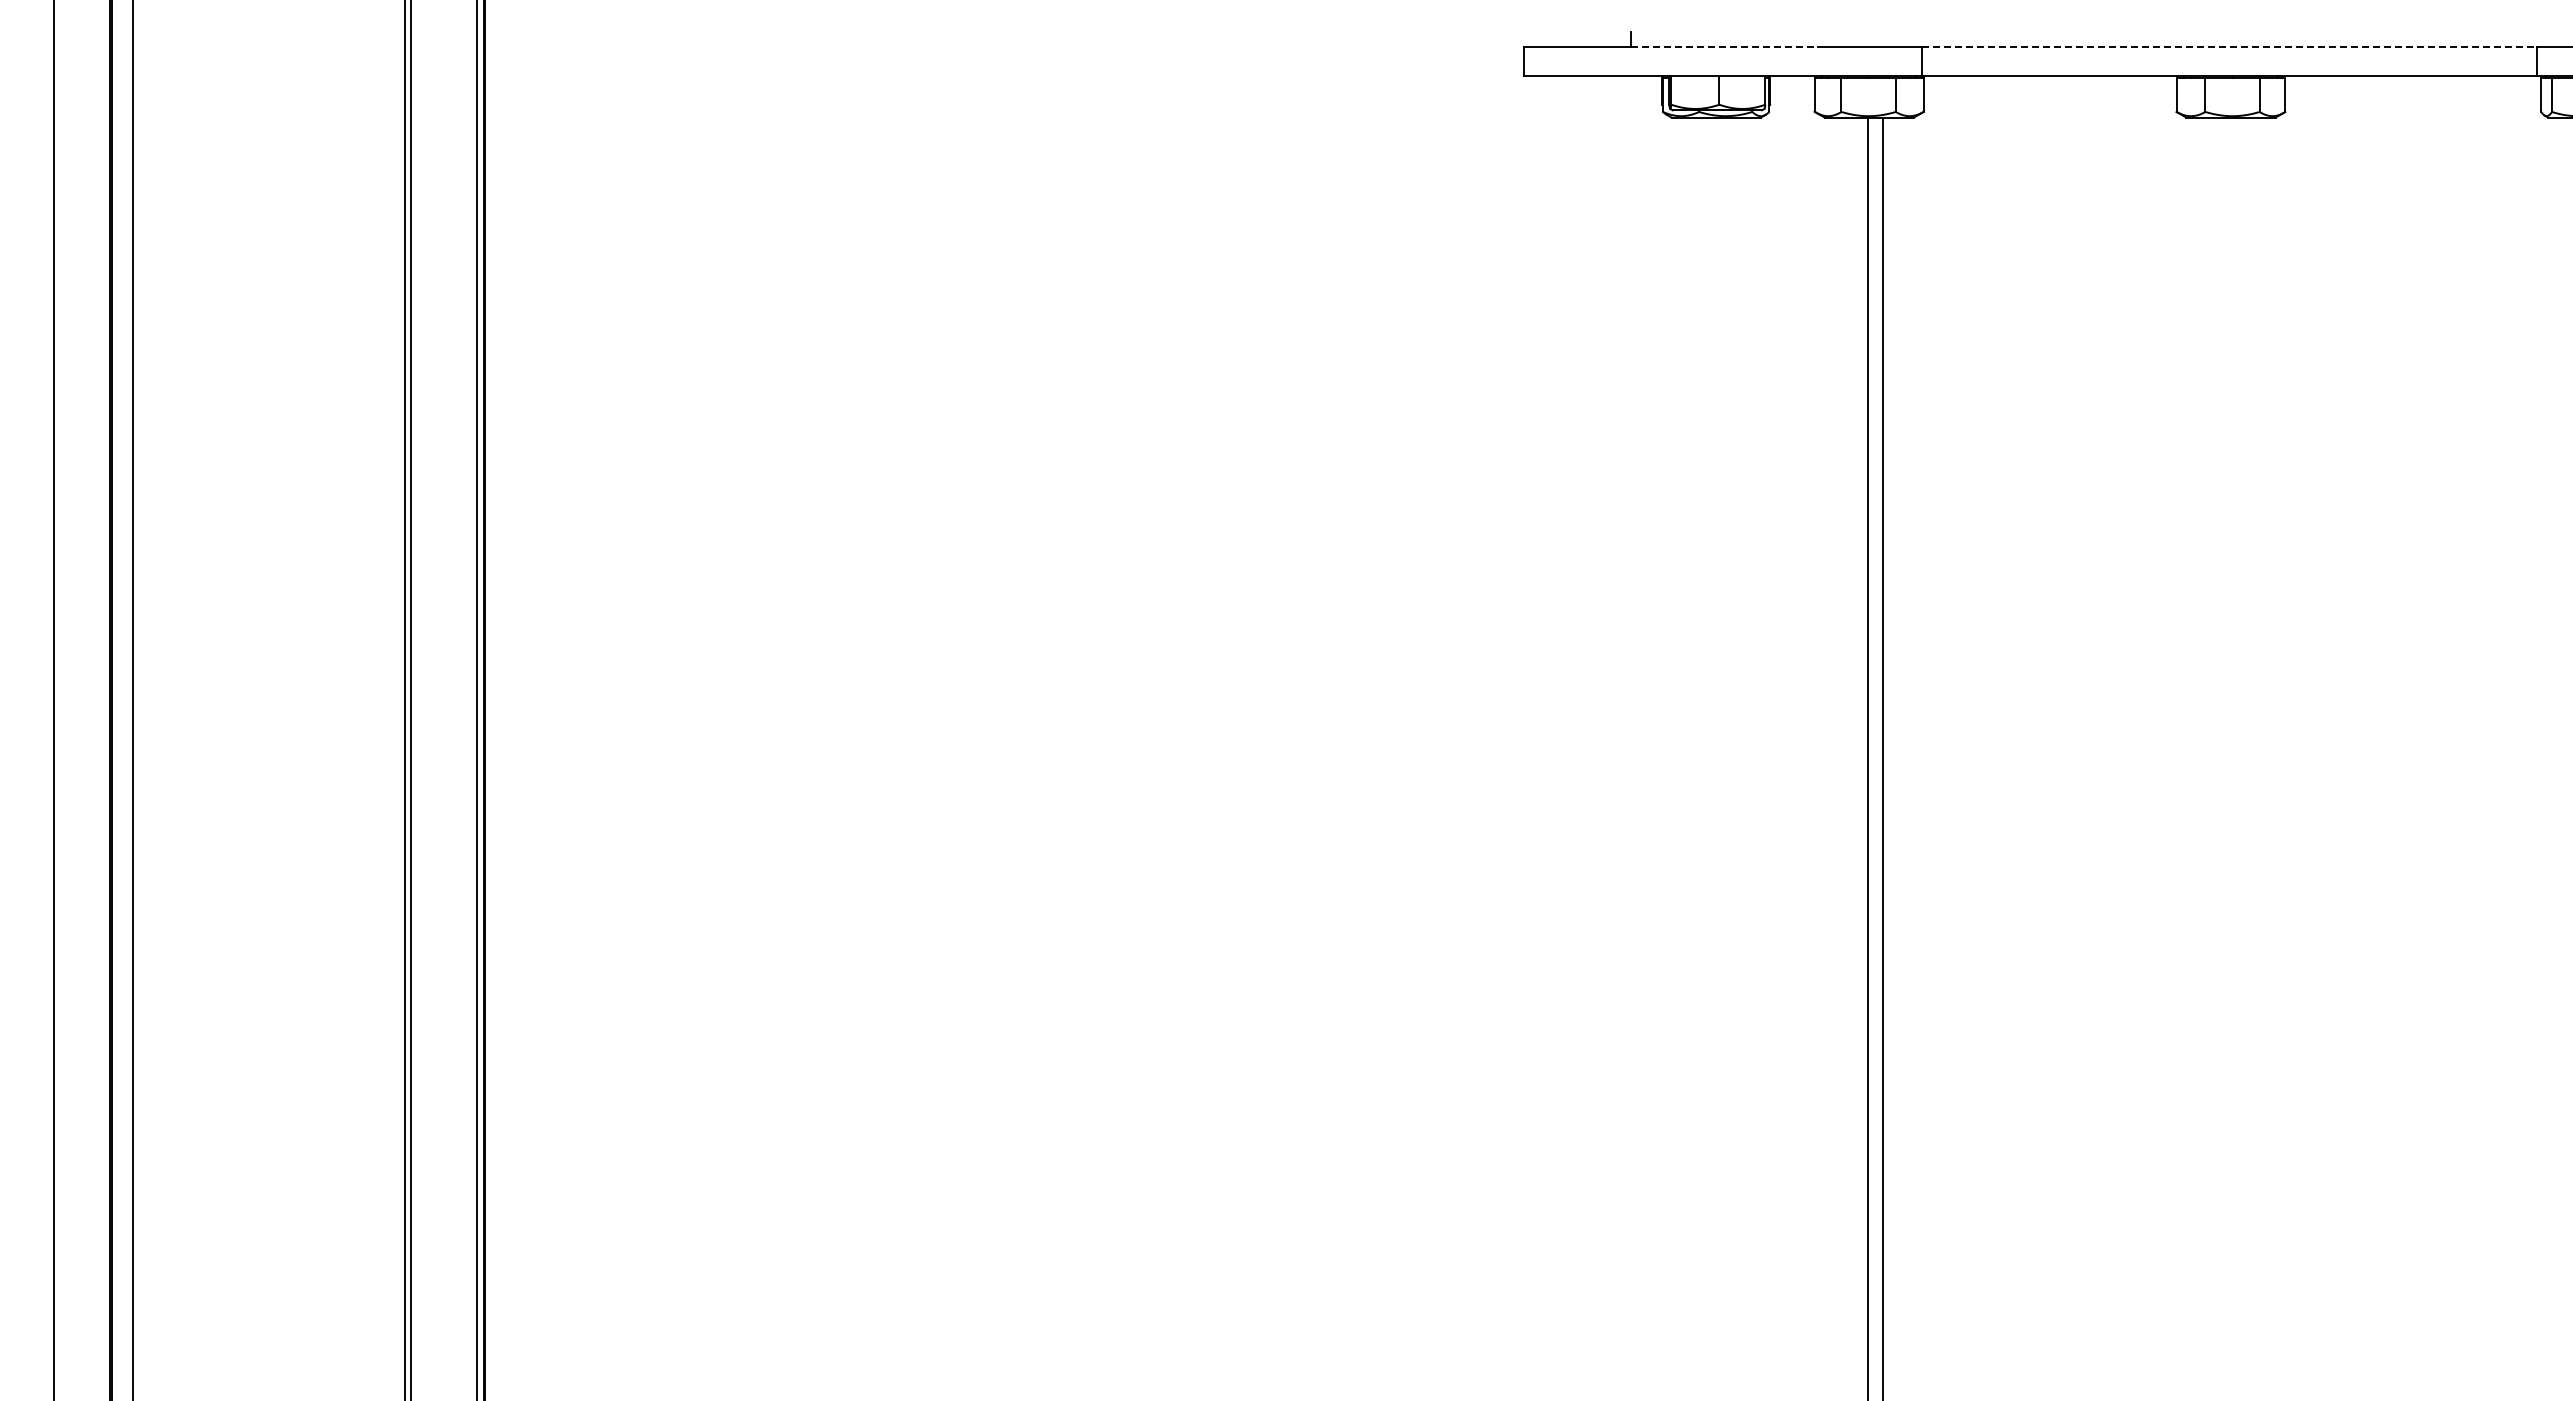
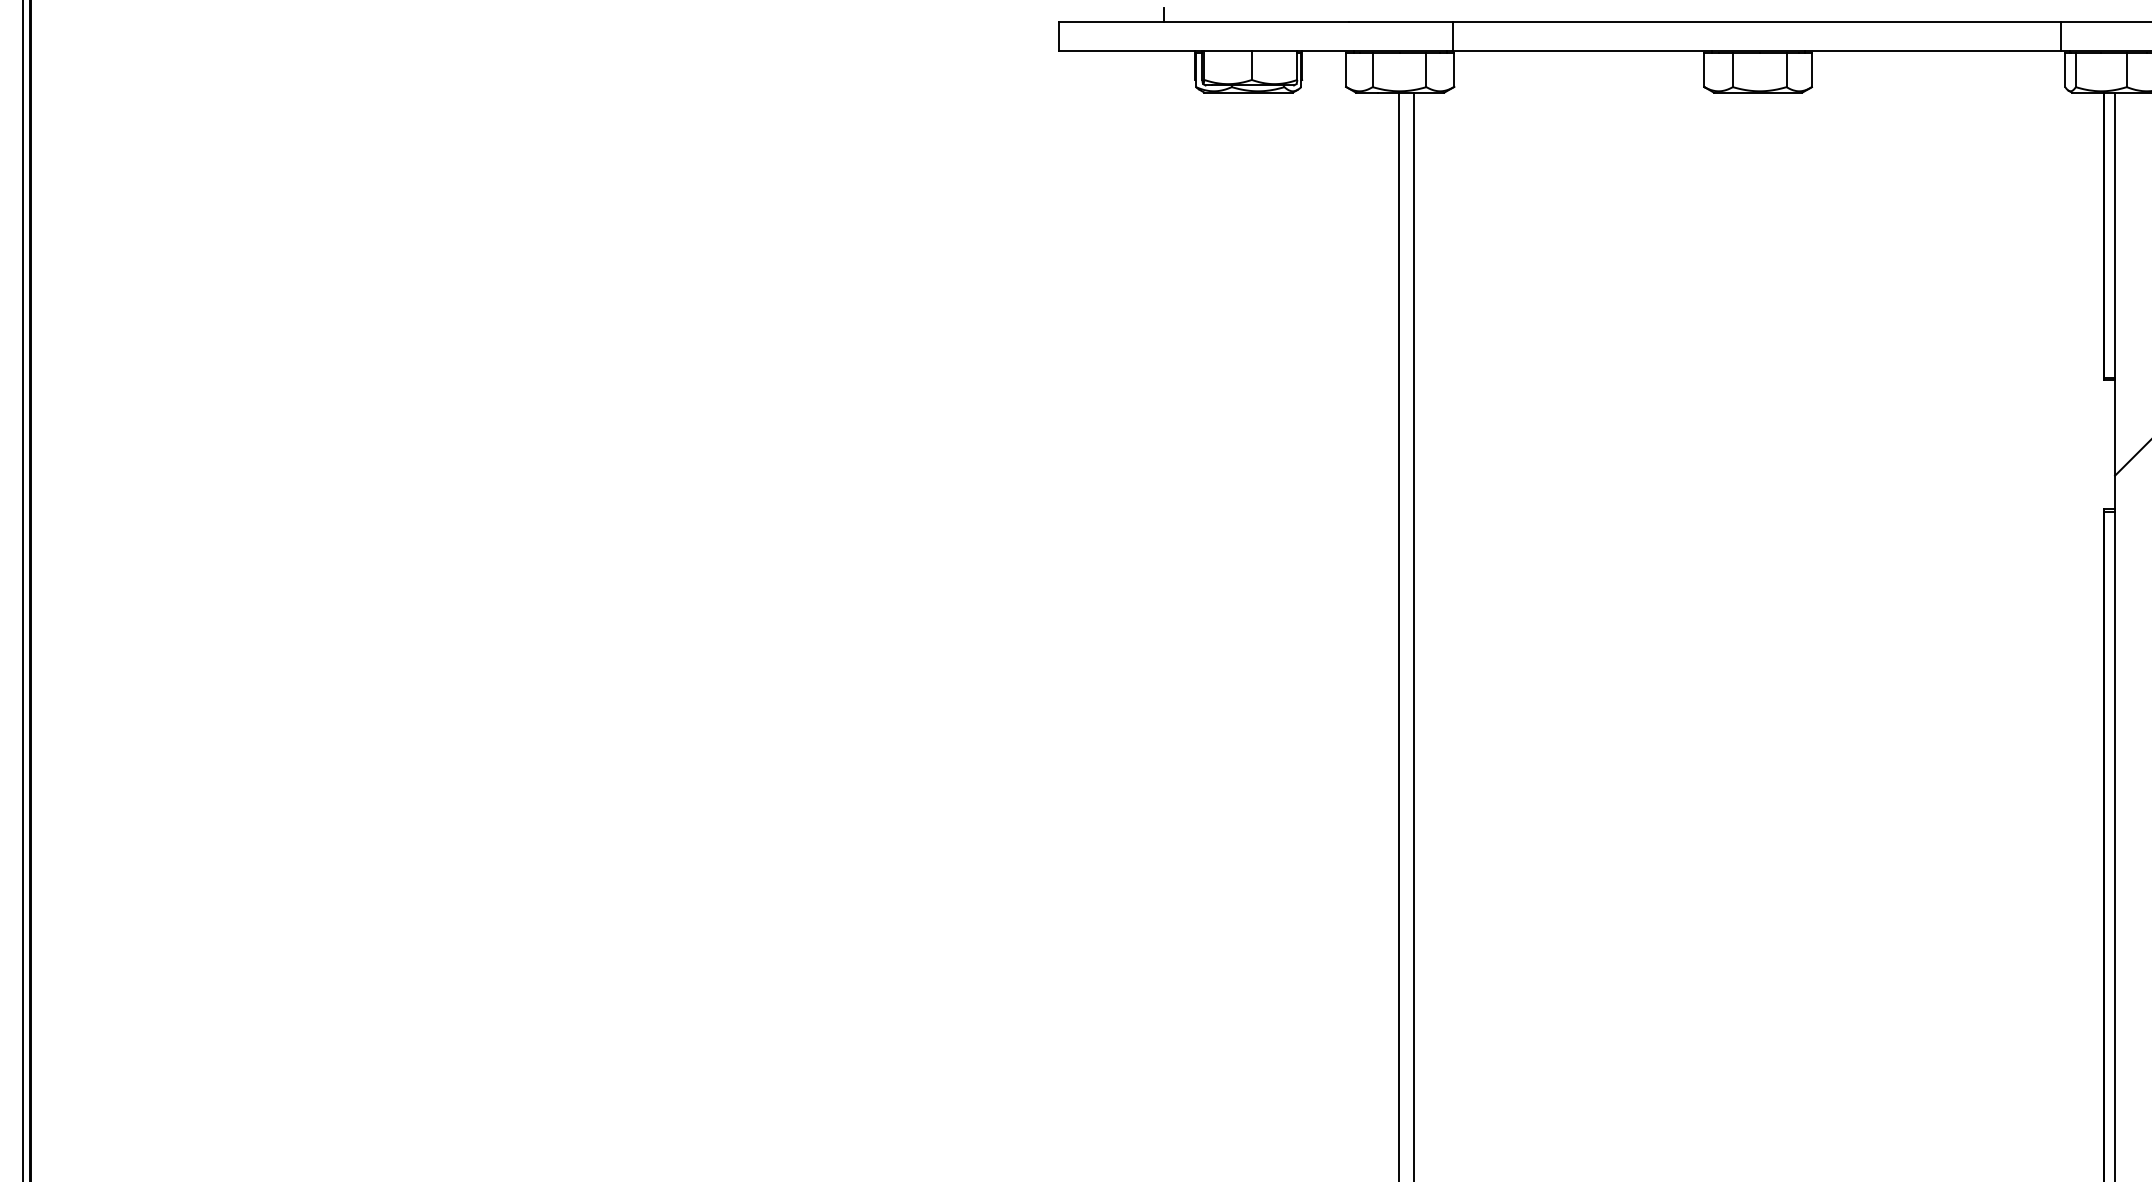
line: (1724, 46) -> (1256, 22), dashed -> solid
line: (2230, 46) -> (1757, 22), dashed -> solid

